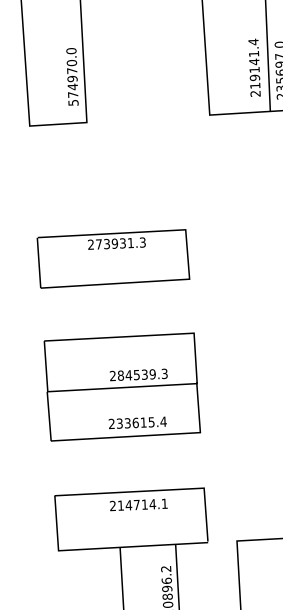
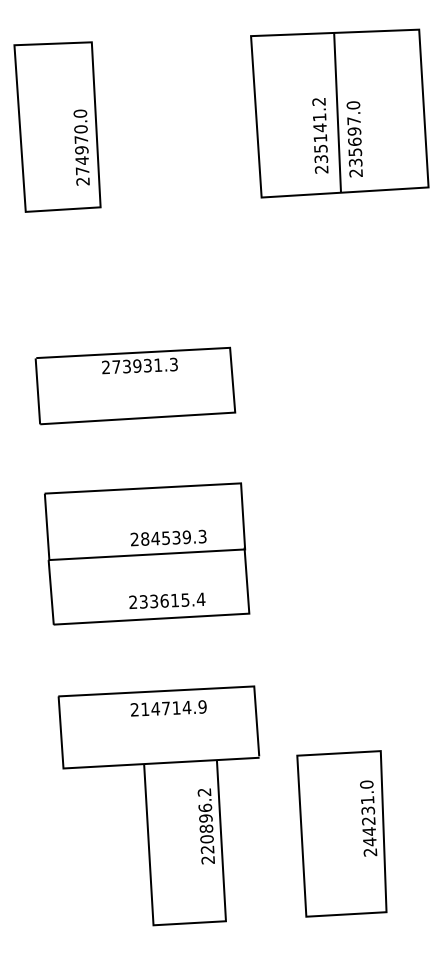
text: (254, 63) -> (320, 129), 219141.4 -> 235141.2
text: (73, 102) -> (82, 181), 574970.0 -> 274970.0
text: (164, 503) -> (202, 706), 214714.1 -> 214714.9

